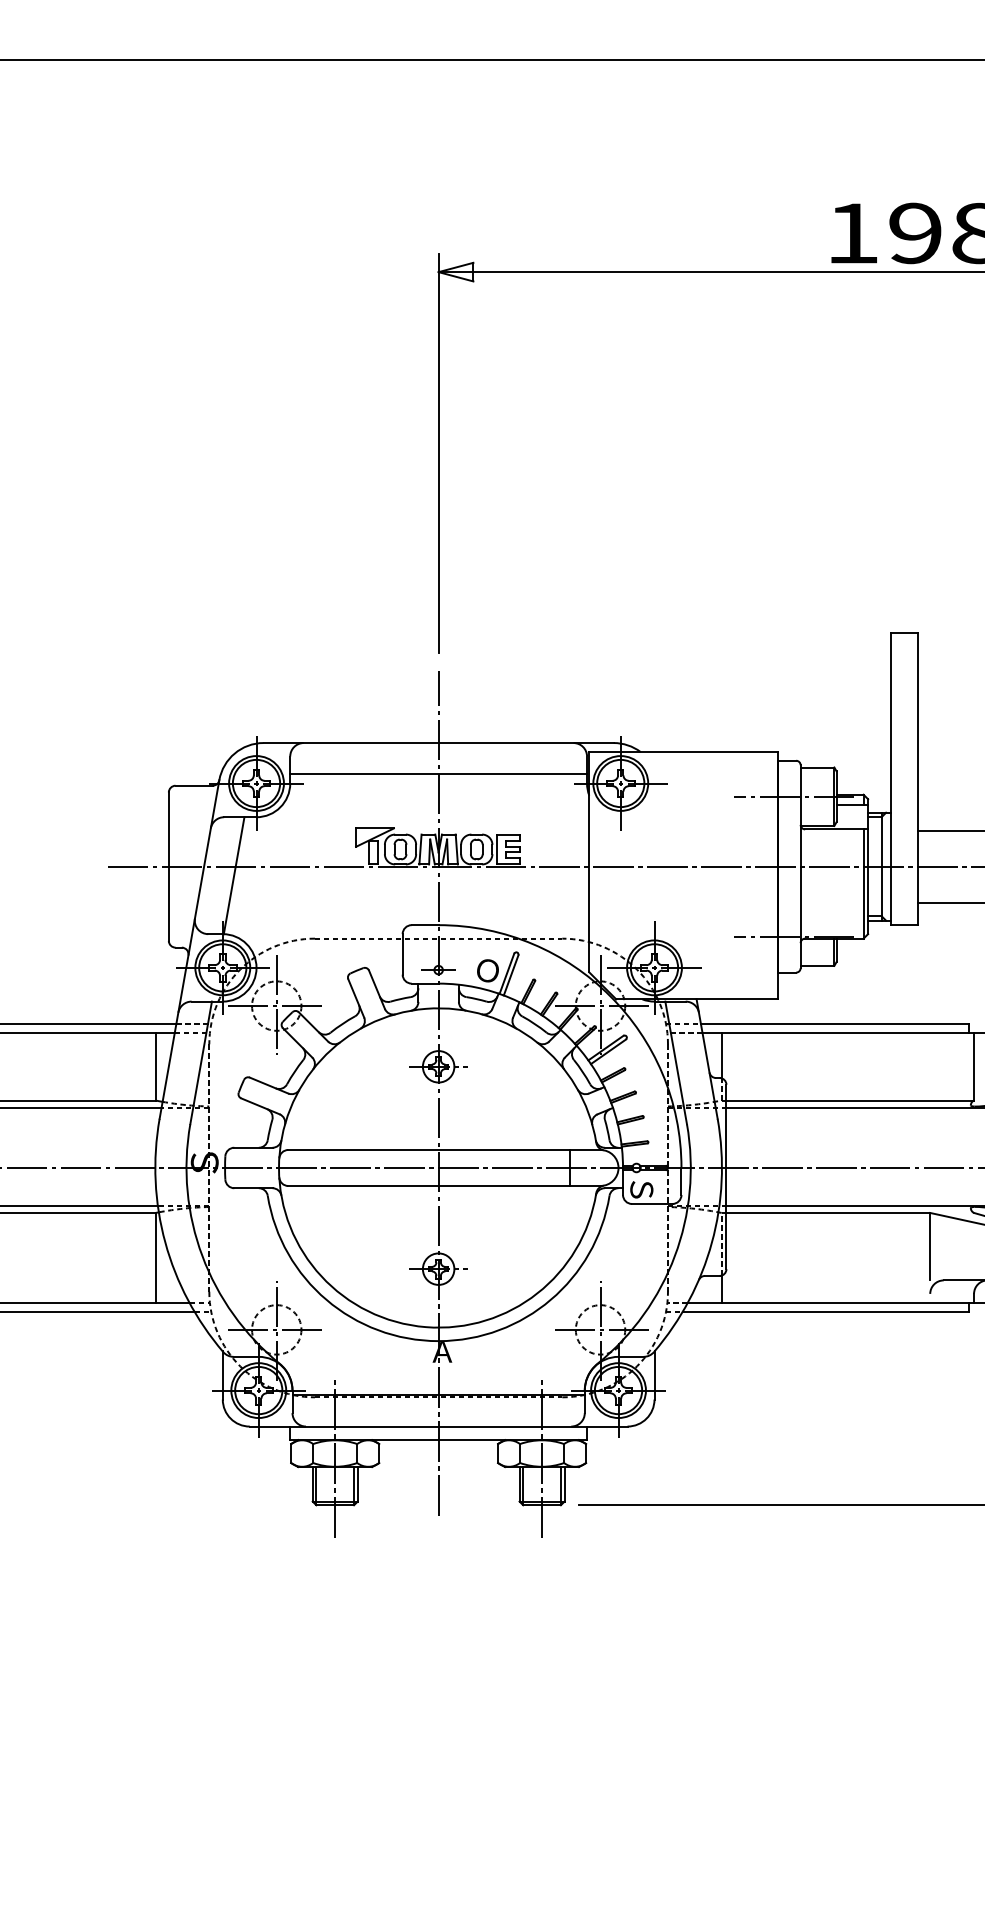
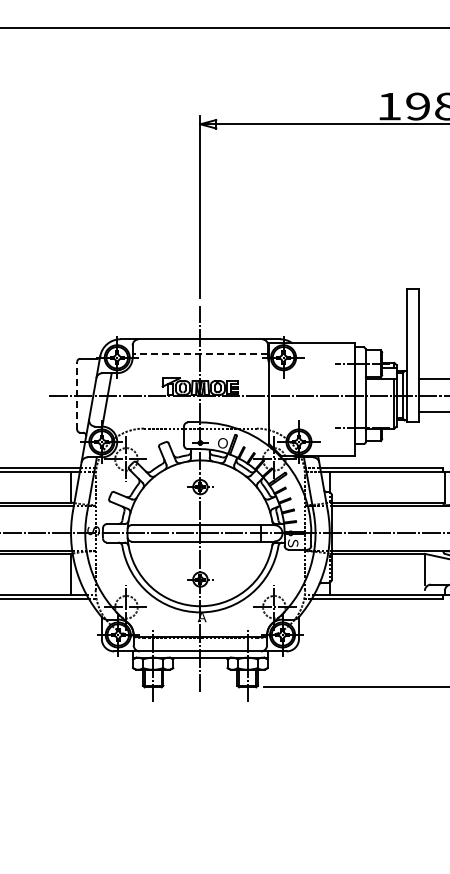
line: (438, 774) -> (200, 353), solid -> dashed
line: (169, 866) -> (77, 395), solid -> dashed

